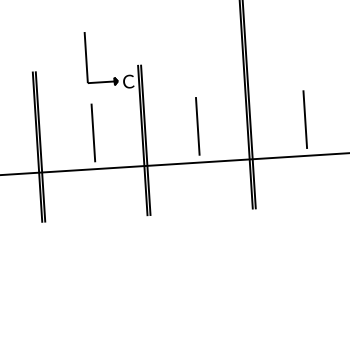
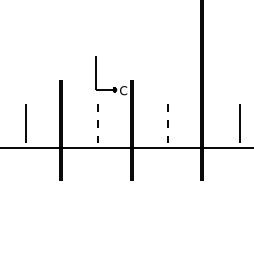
line: (197, 126) -> (167, 123), solid -> dashed
line: (94, 133) -> (98, 123), solid -> dashed

